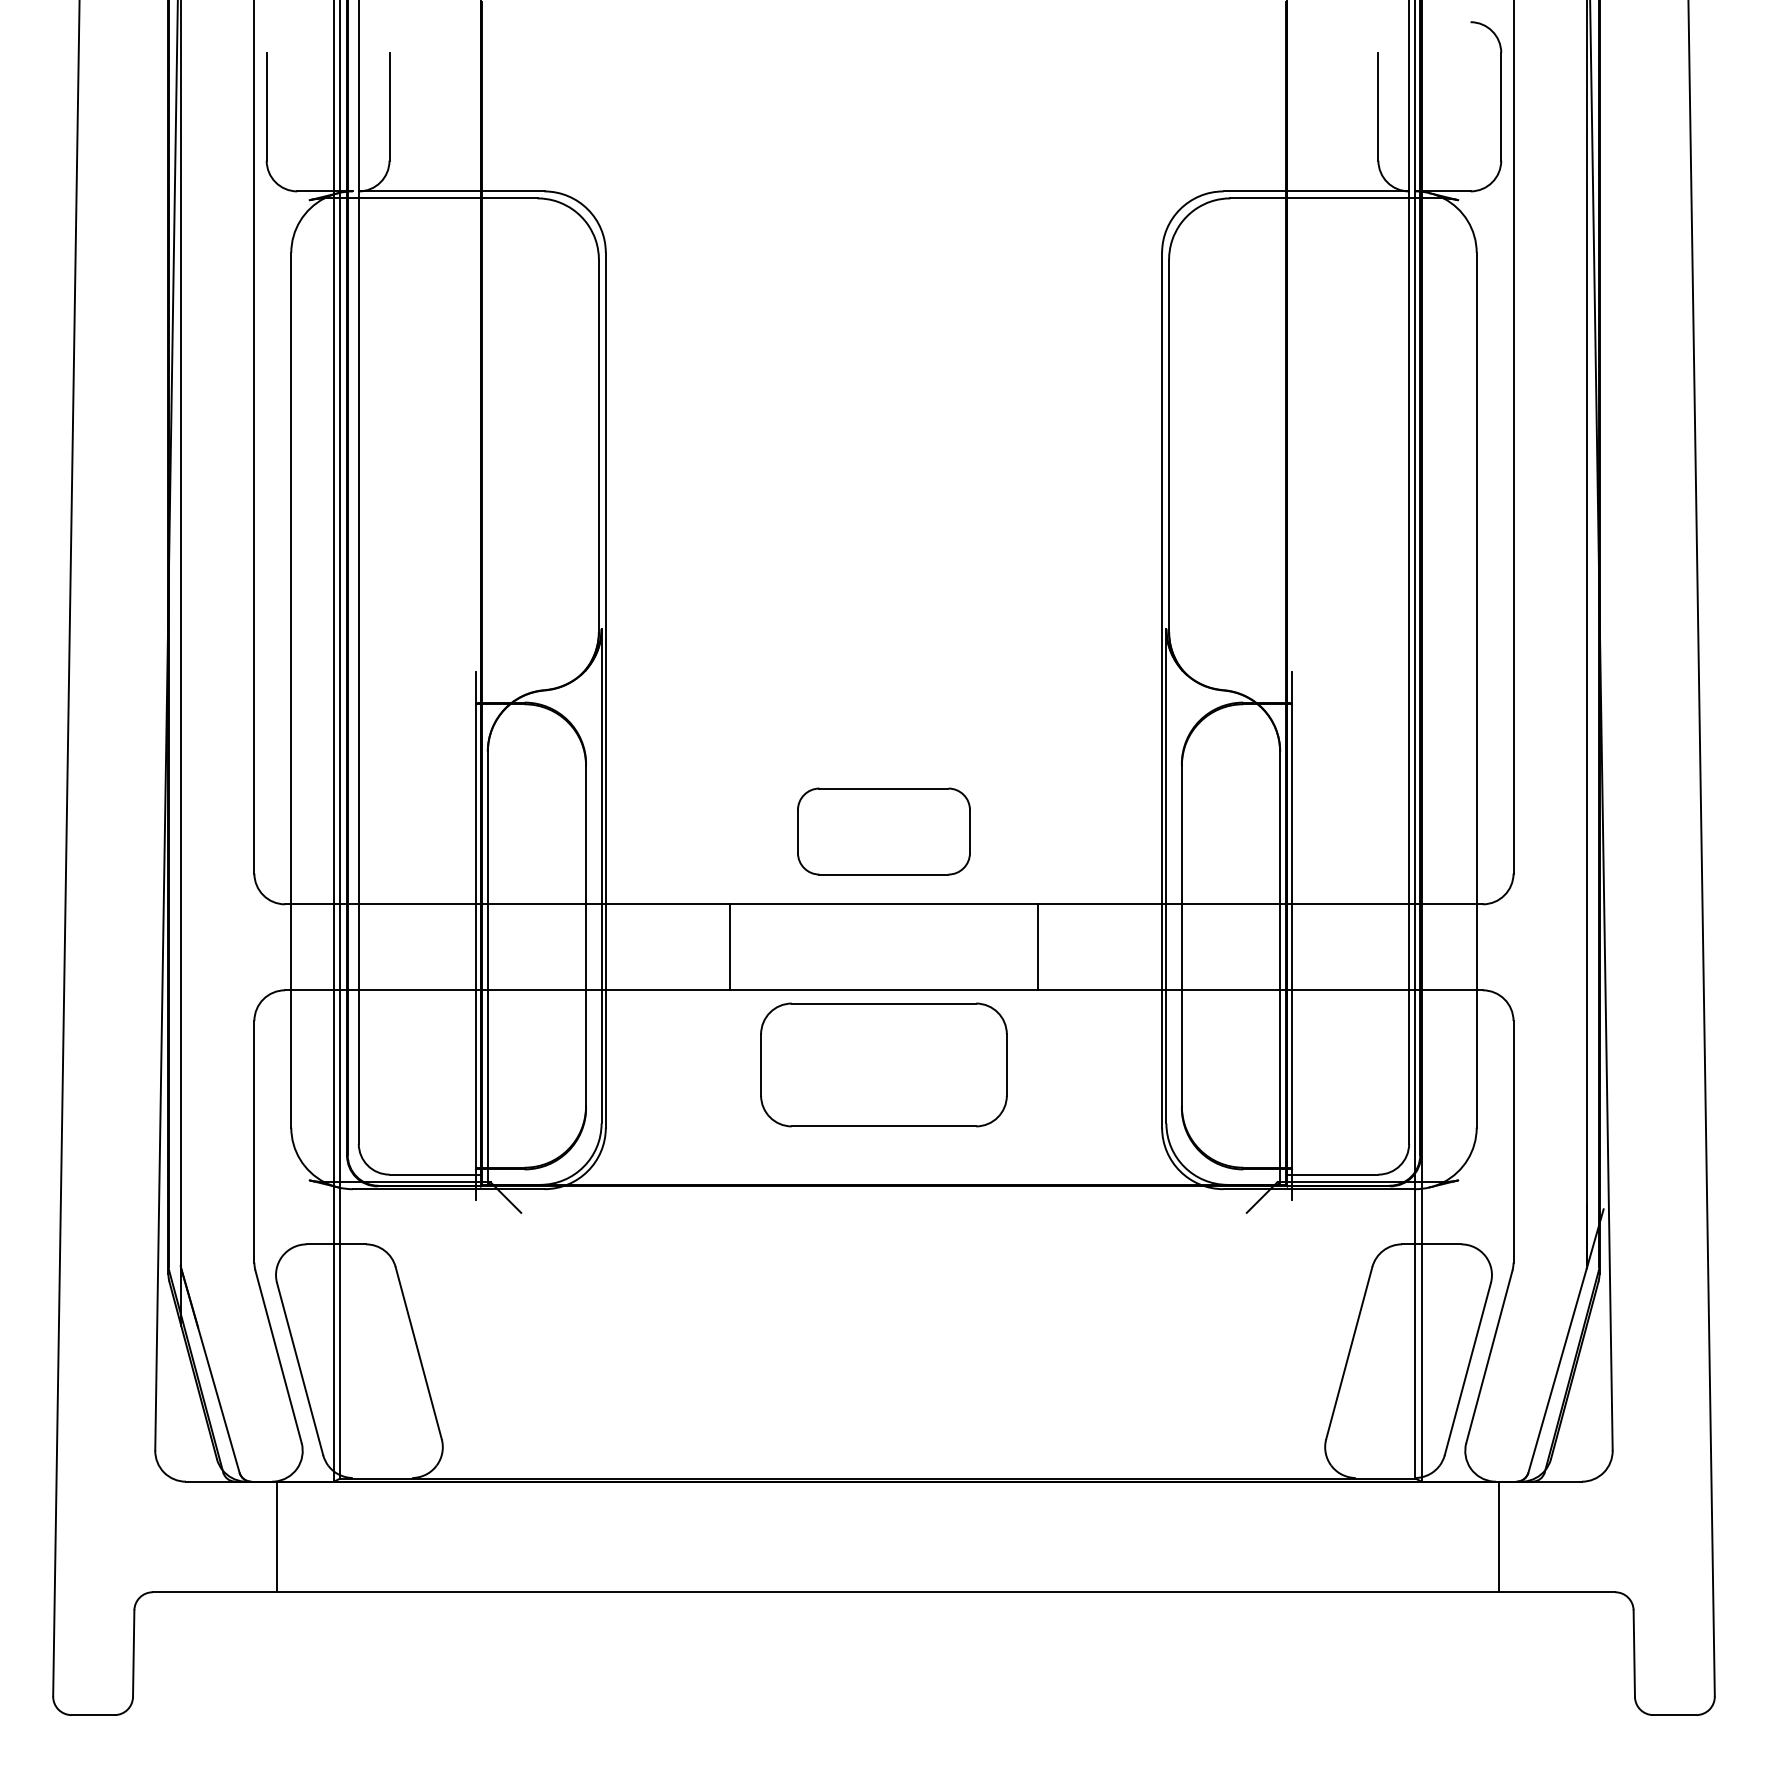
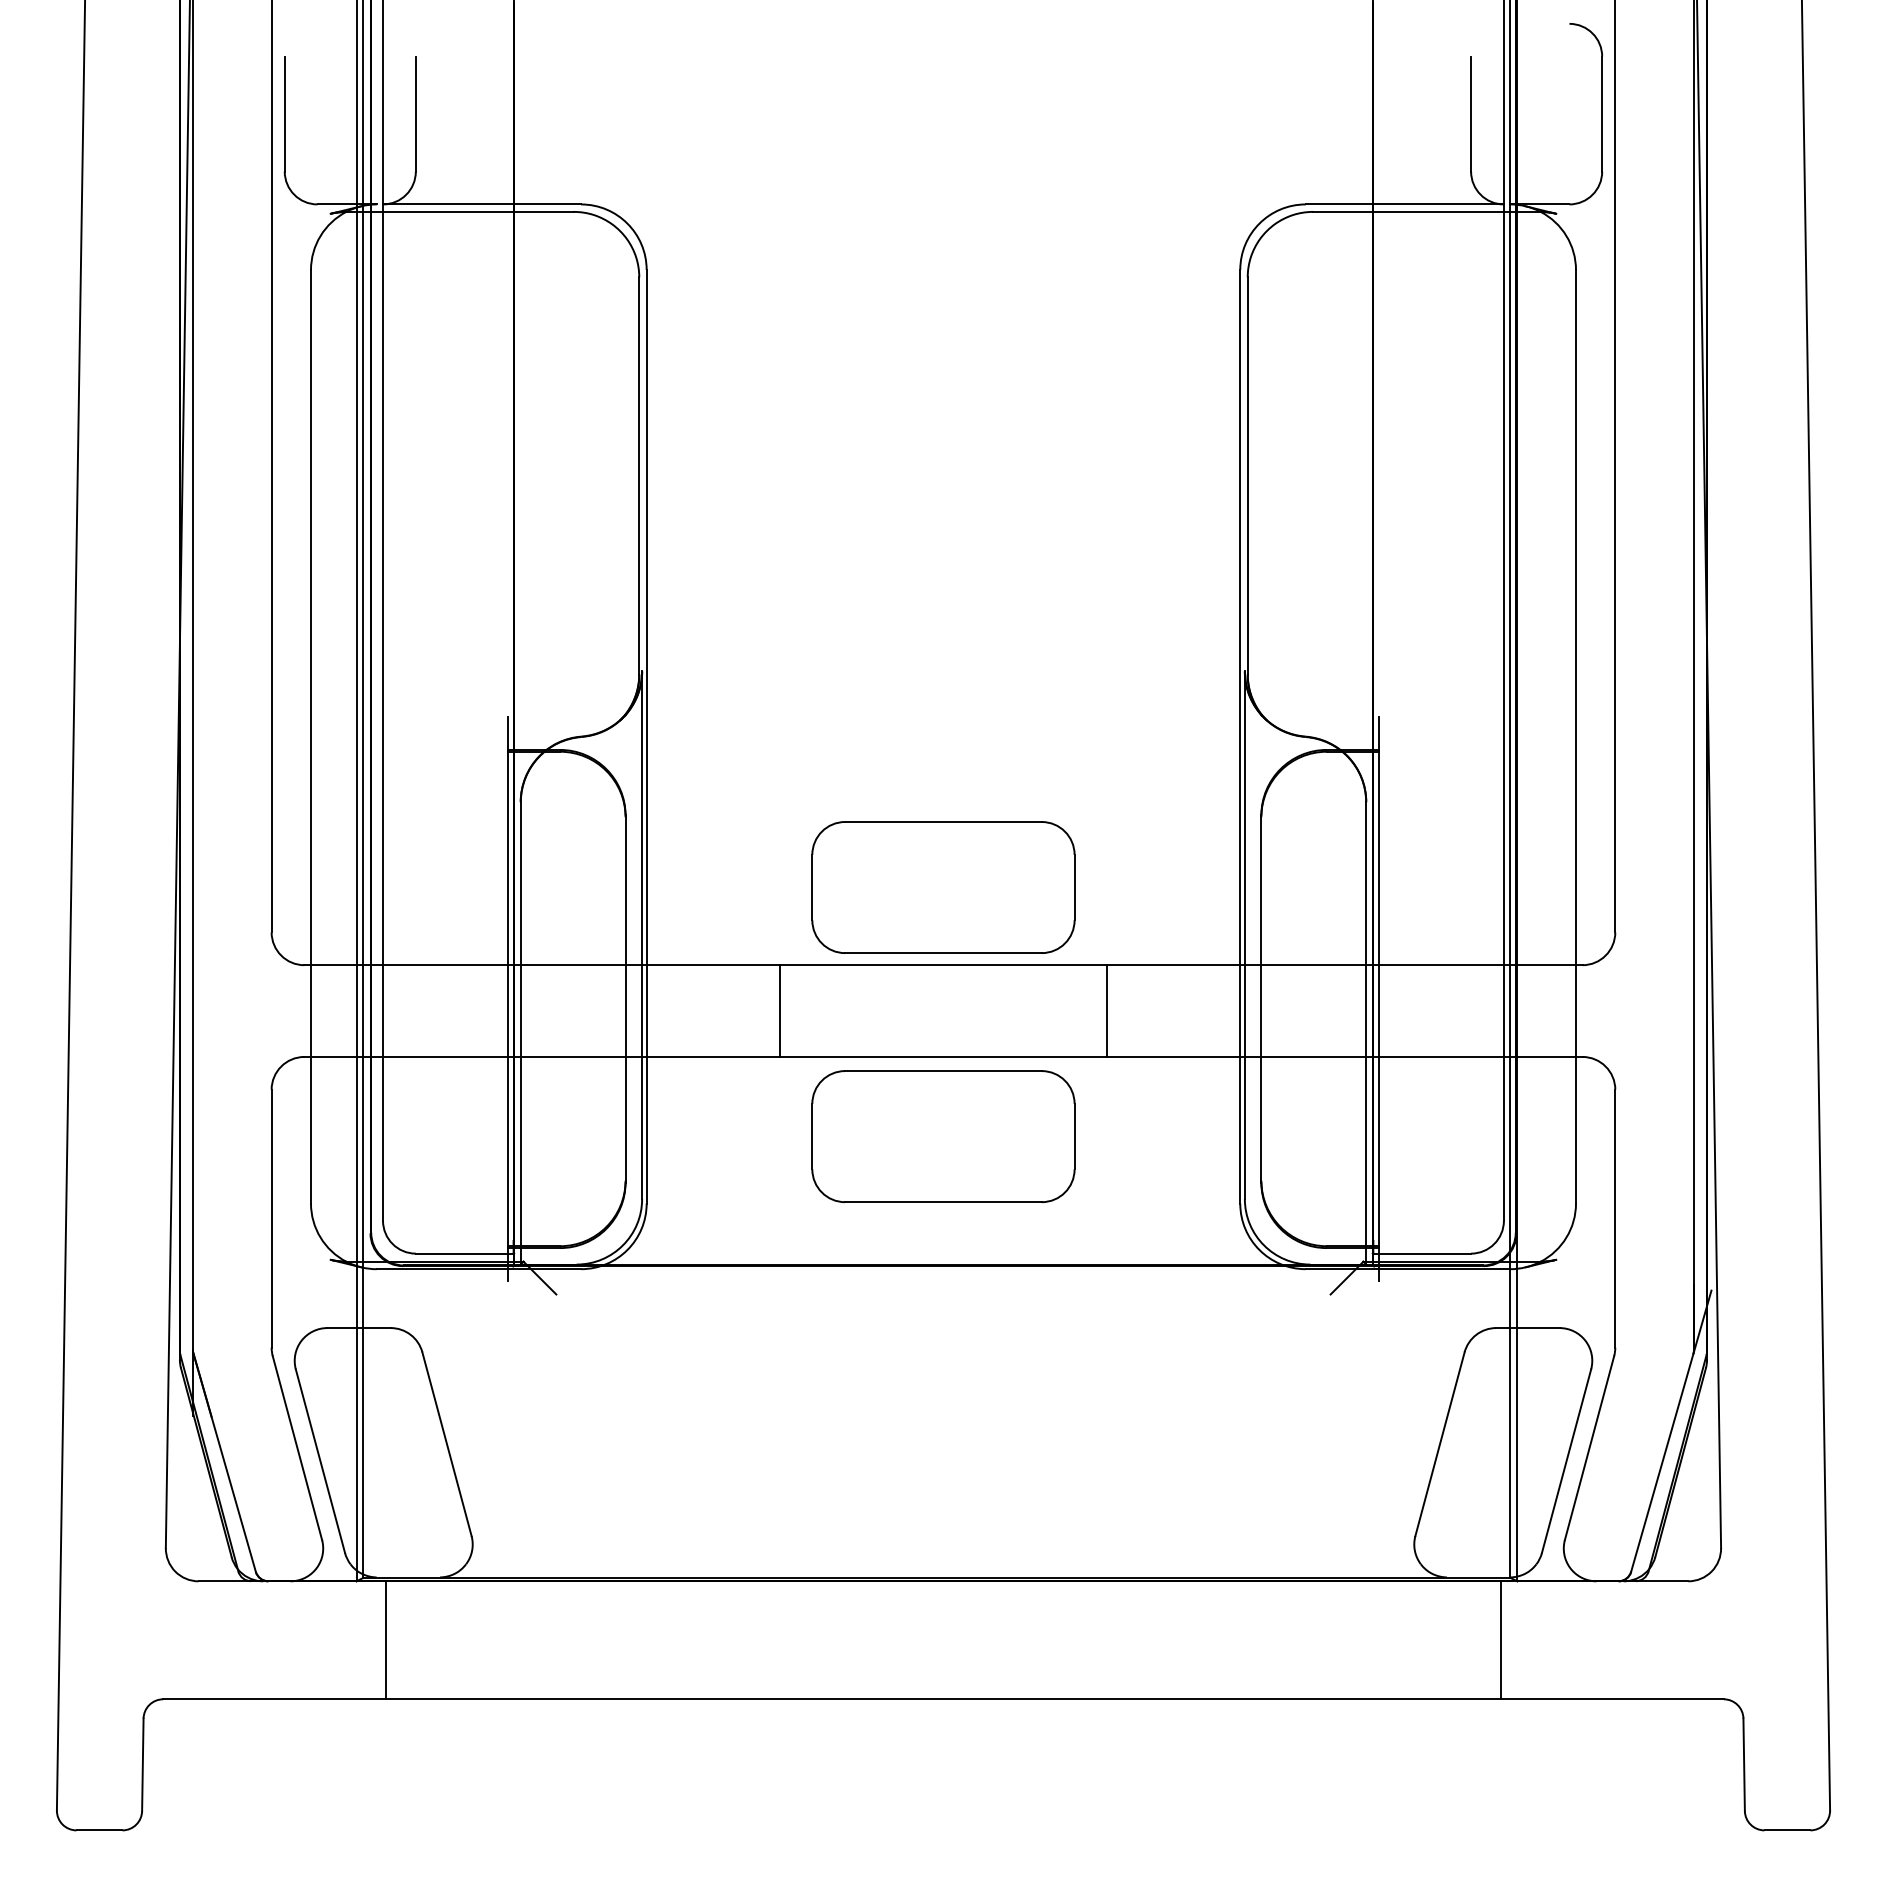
part: (884, 831) -> (943, 887), size x1.43
line: (276, 1537) -> (386, 1640), moved
line: (1498, 1537) -> (1500, 1640), moved

